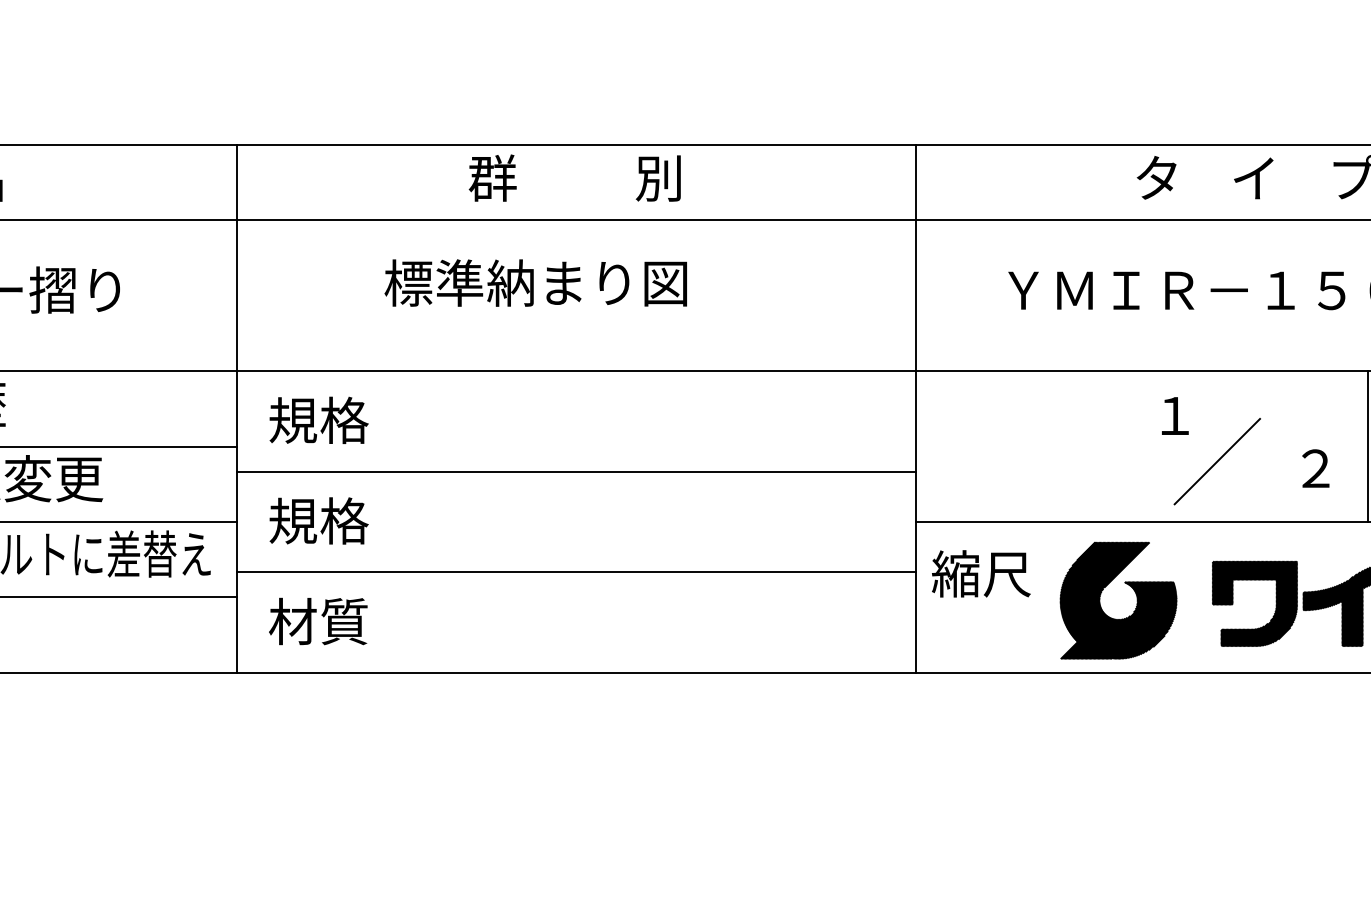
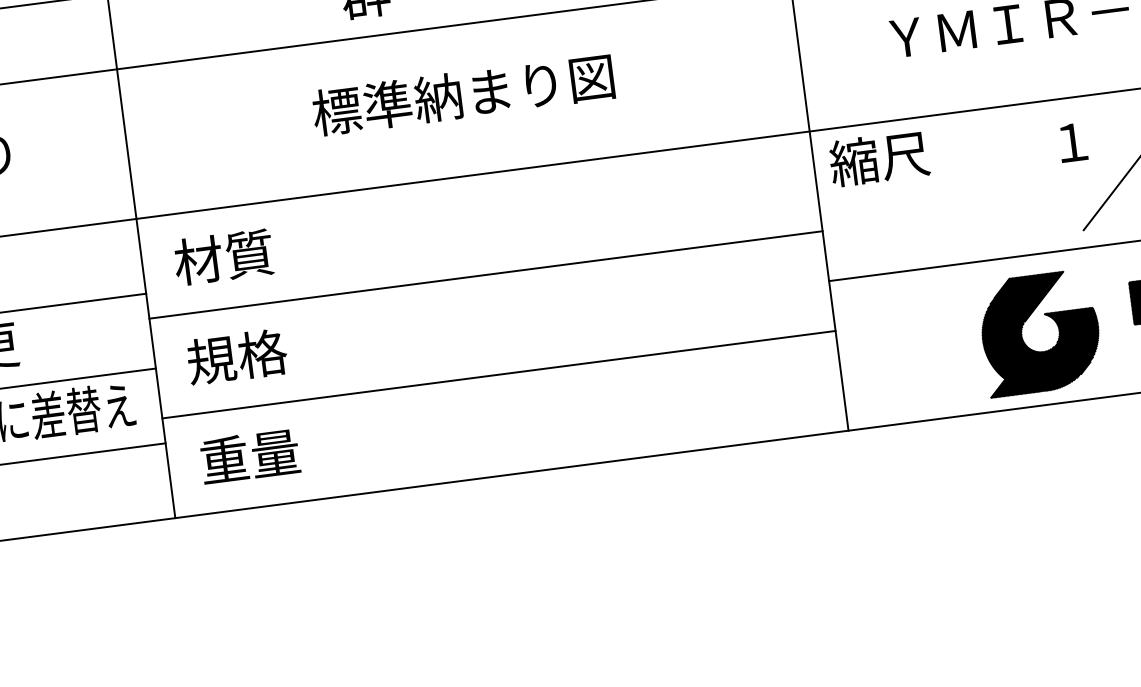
text: (535, 282) -> (462, 94), moved
text: (318, 420) -> (223, 257), 規格 -> 材質
text: (981, 573) -> (879, 158), moved
text: (318, 621) -> (249, 456), 材質 -> 重量

